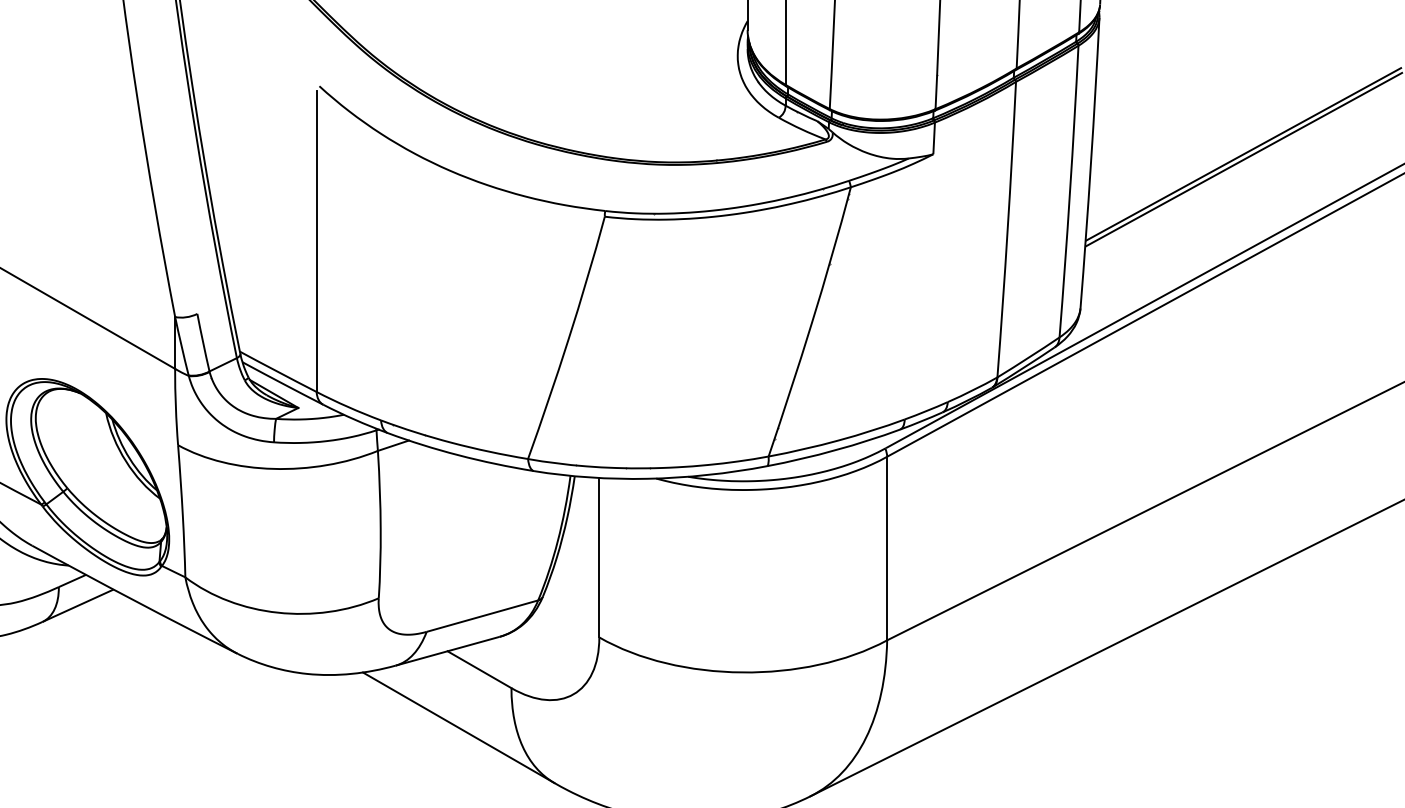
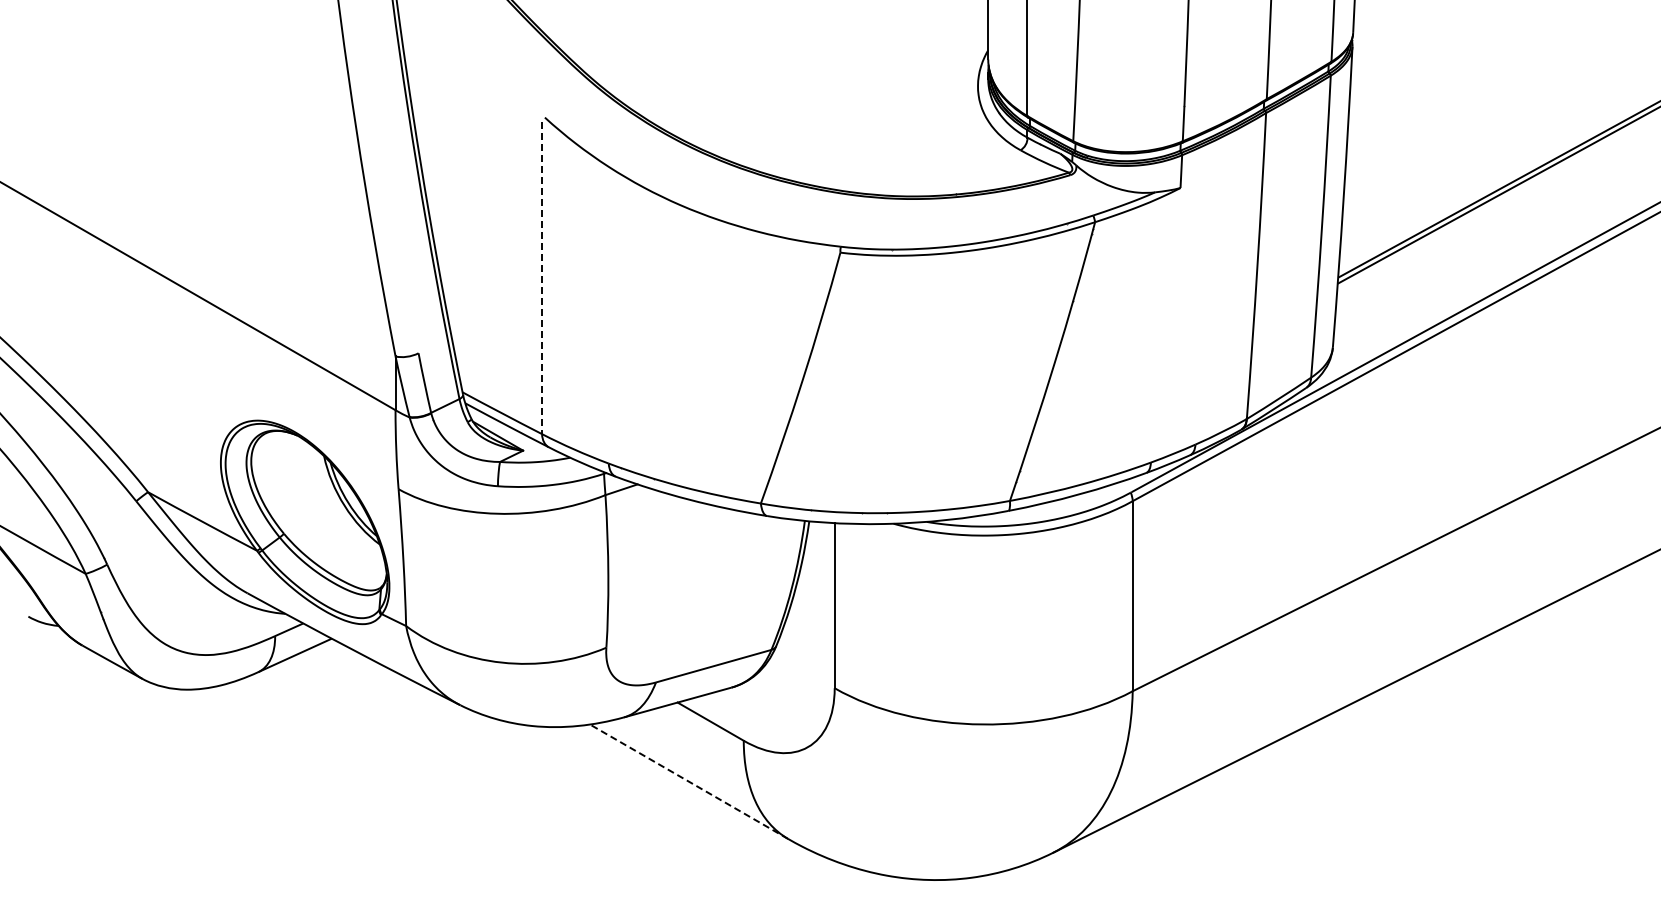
line: (317, 241) -> (542, 278), solid -> dashed
line: (458, 727) -> (688, 781), solid -> dashed

